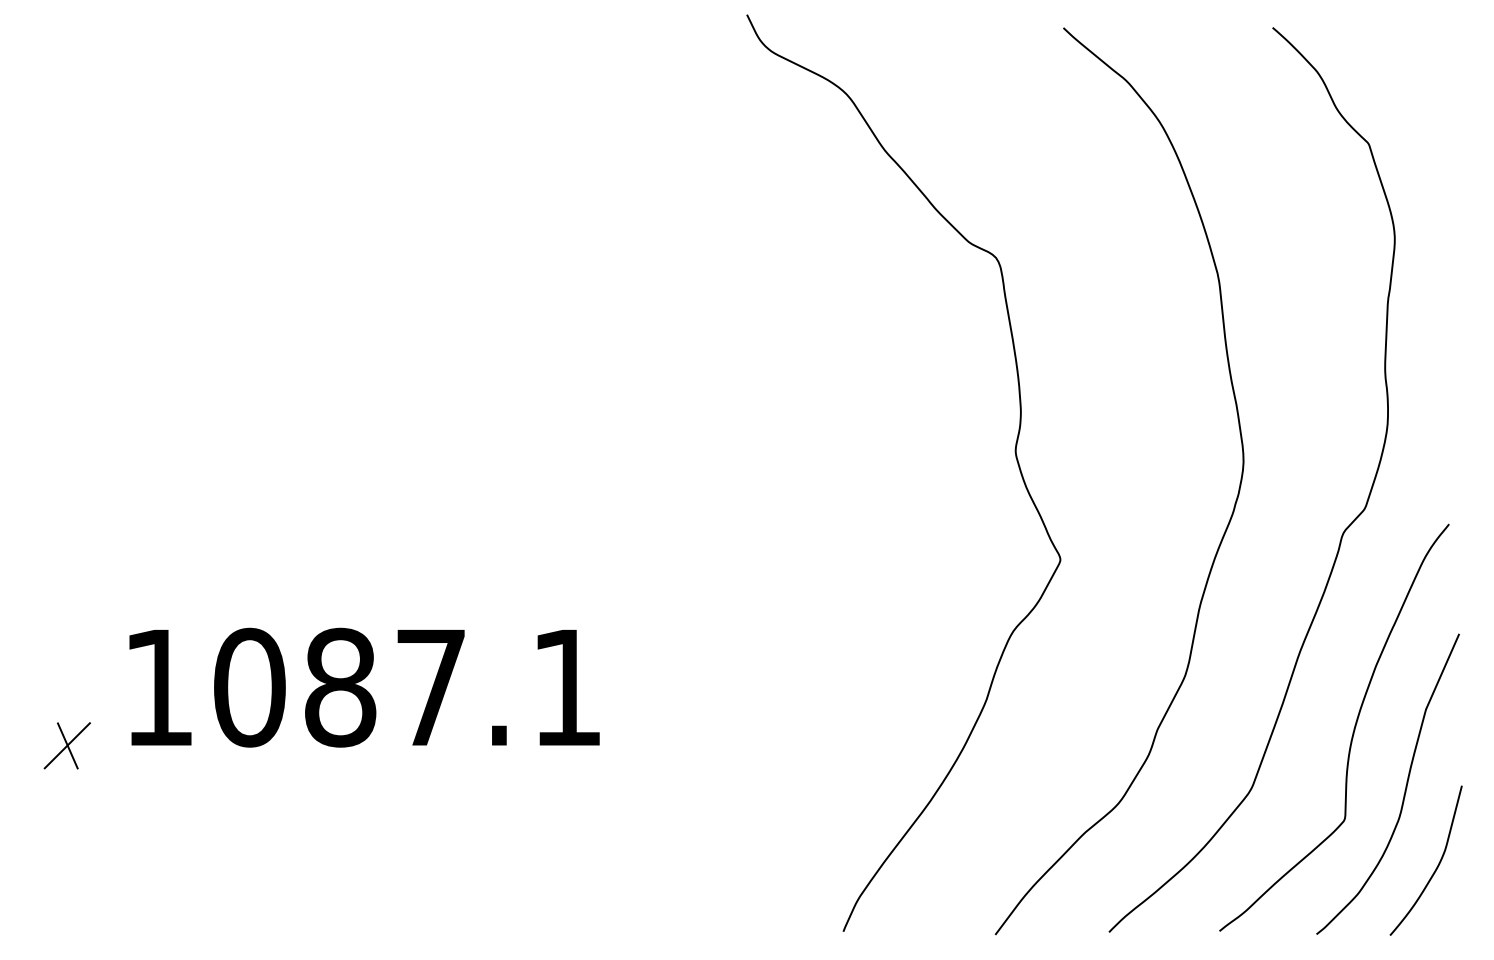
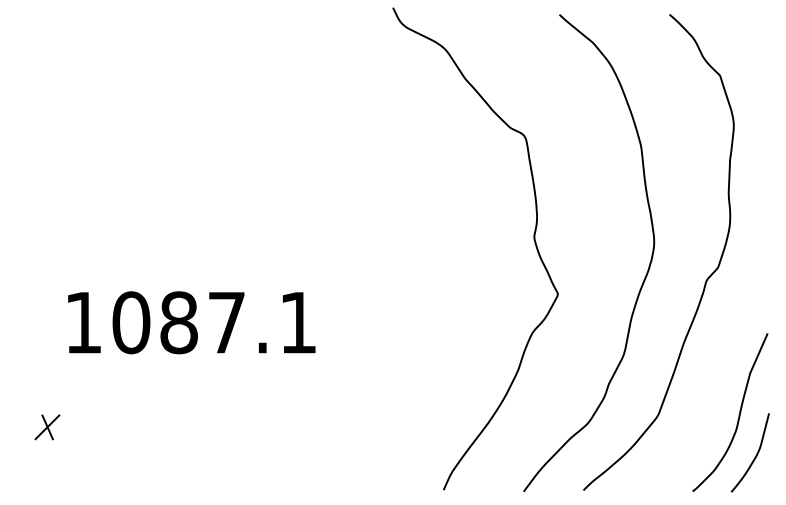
text: (363, 687) -> (191, 322), moved
curve: (1352, 729) -> (711, 383), removed
part: (67, 746) -> (47, 427), moved

